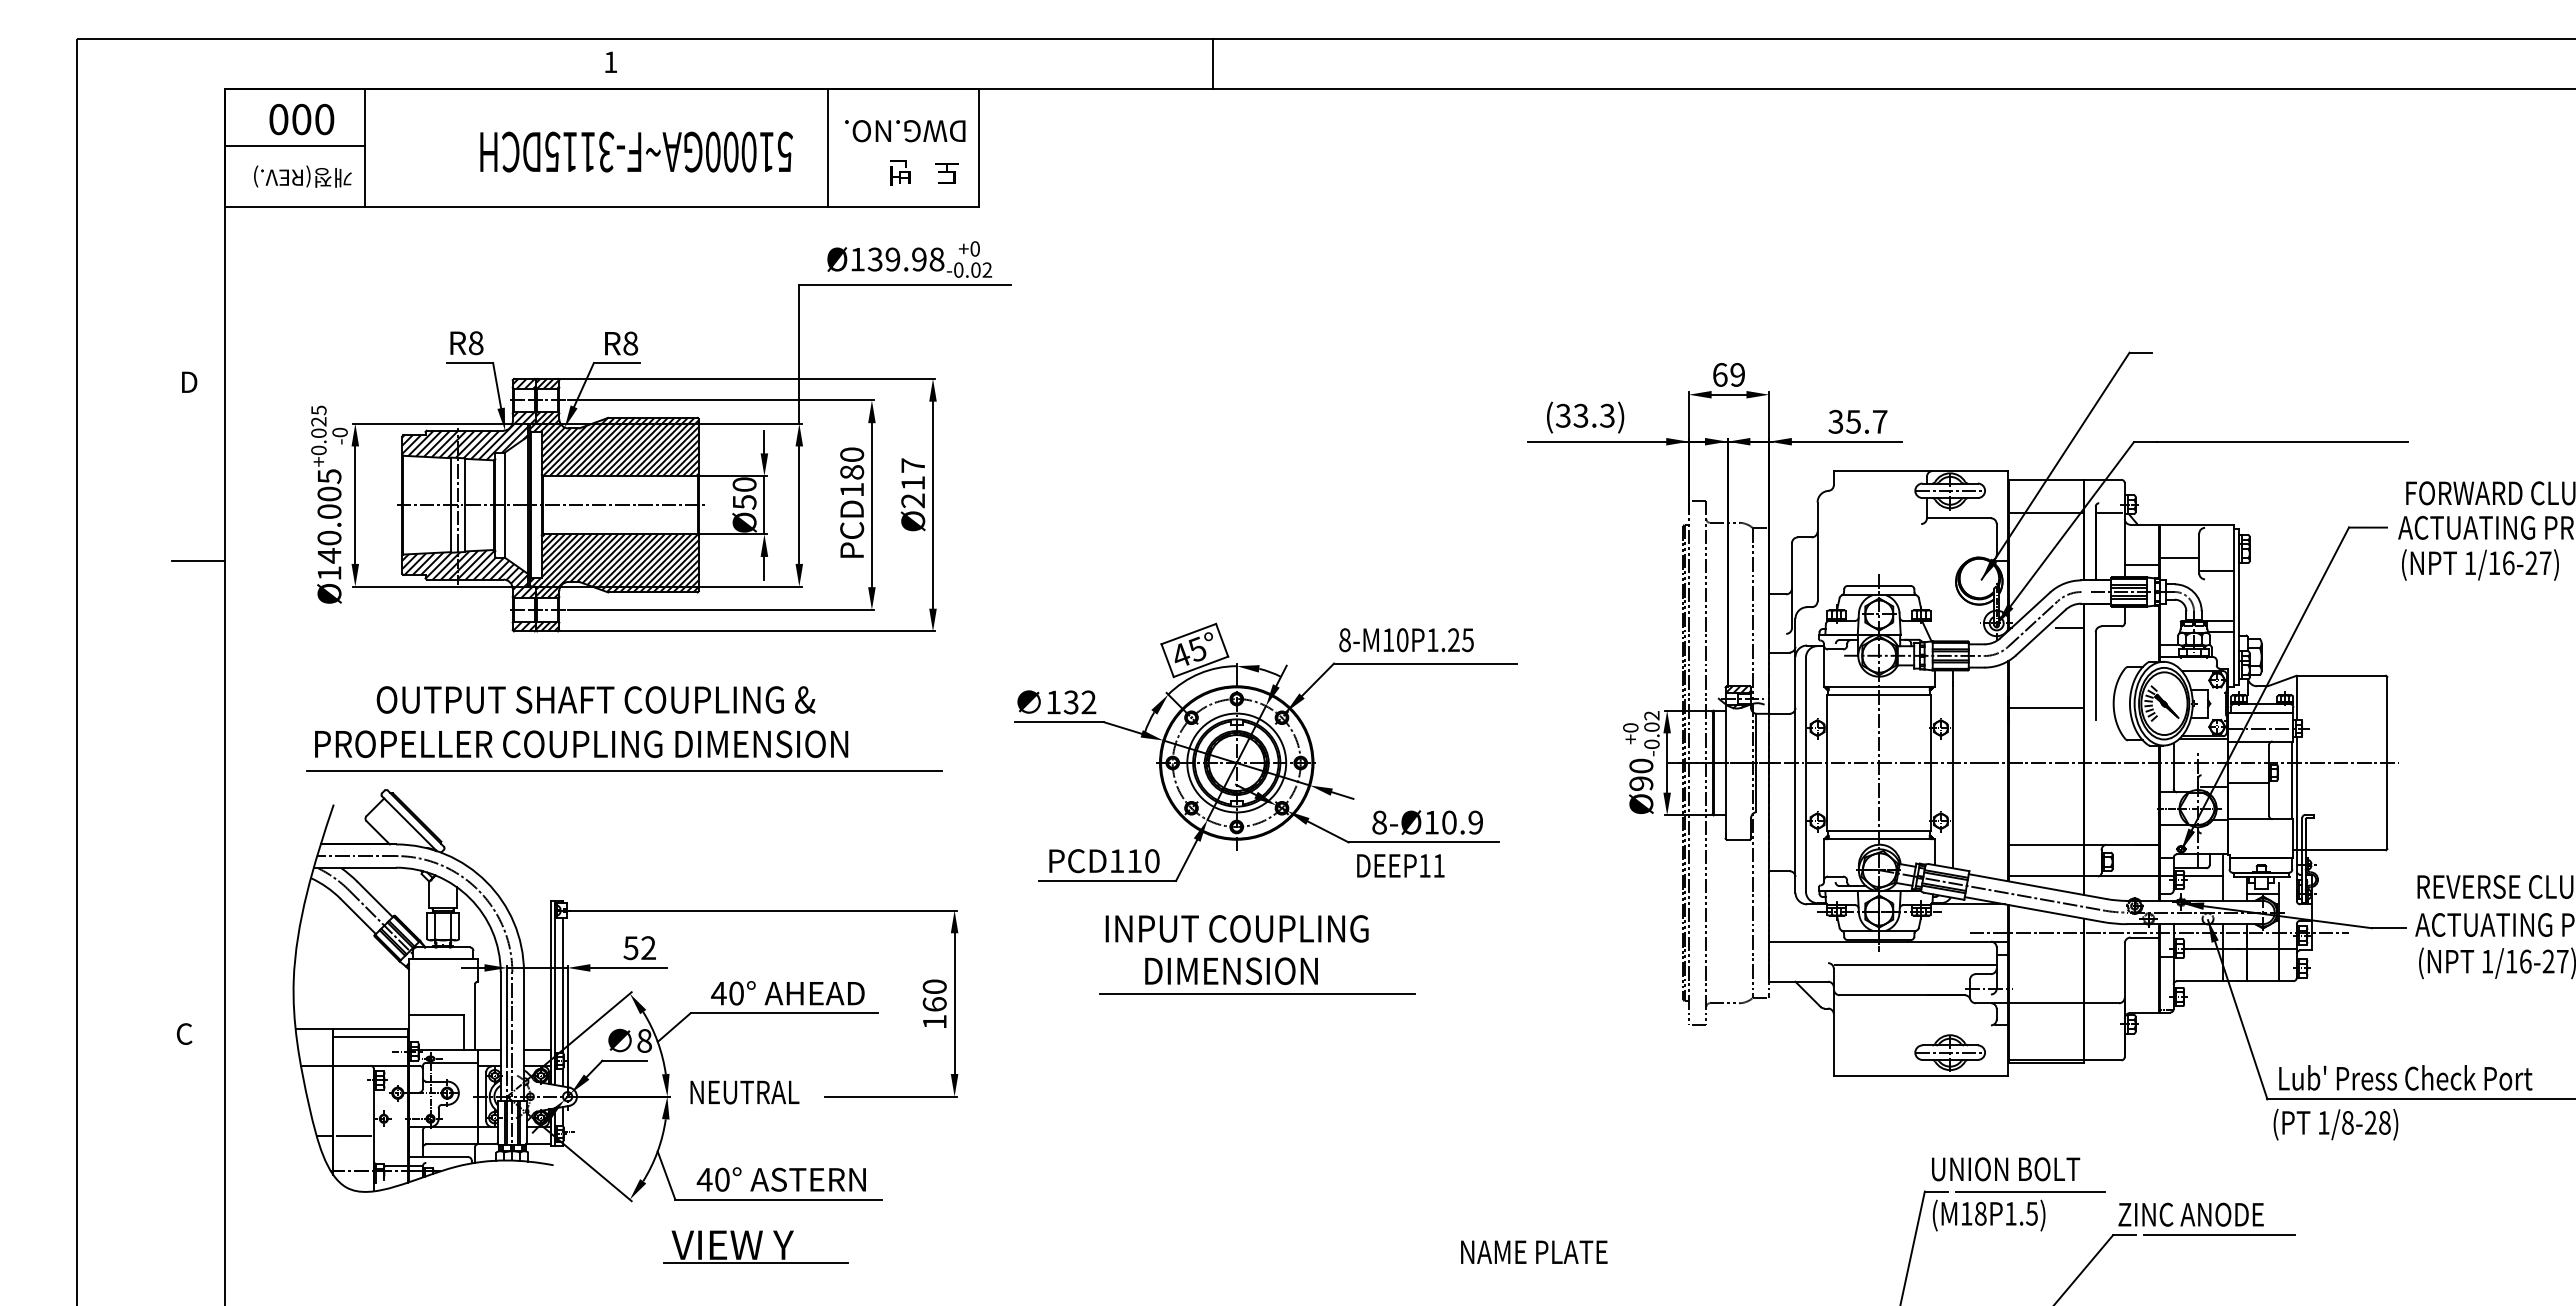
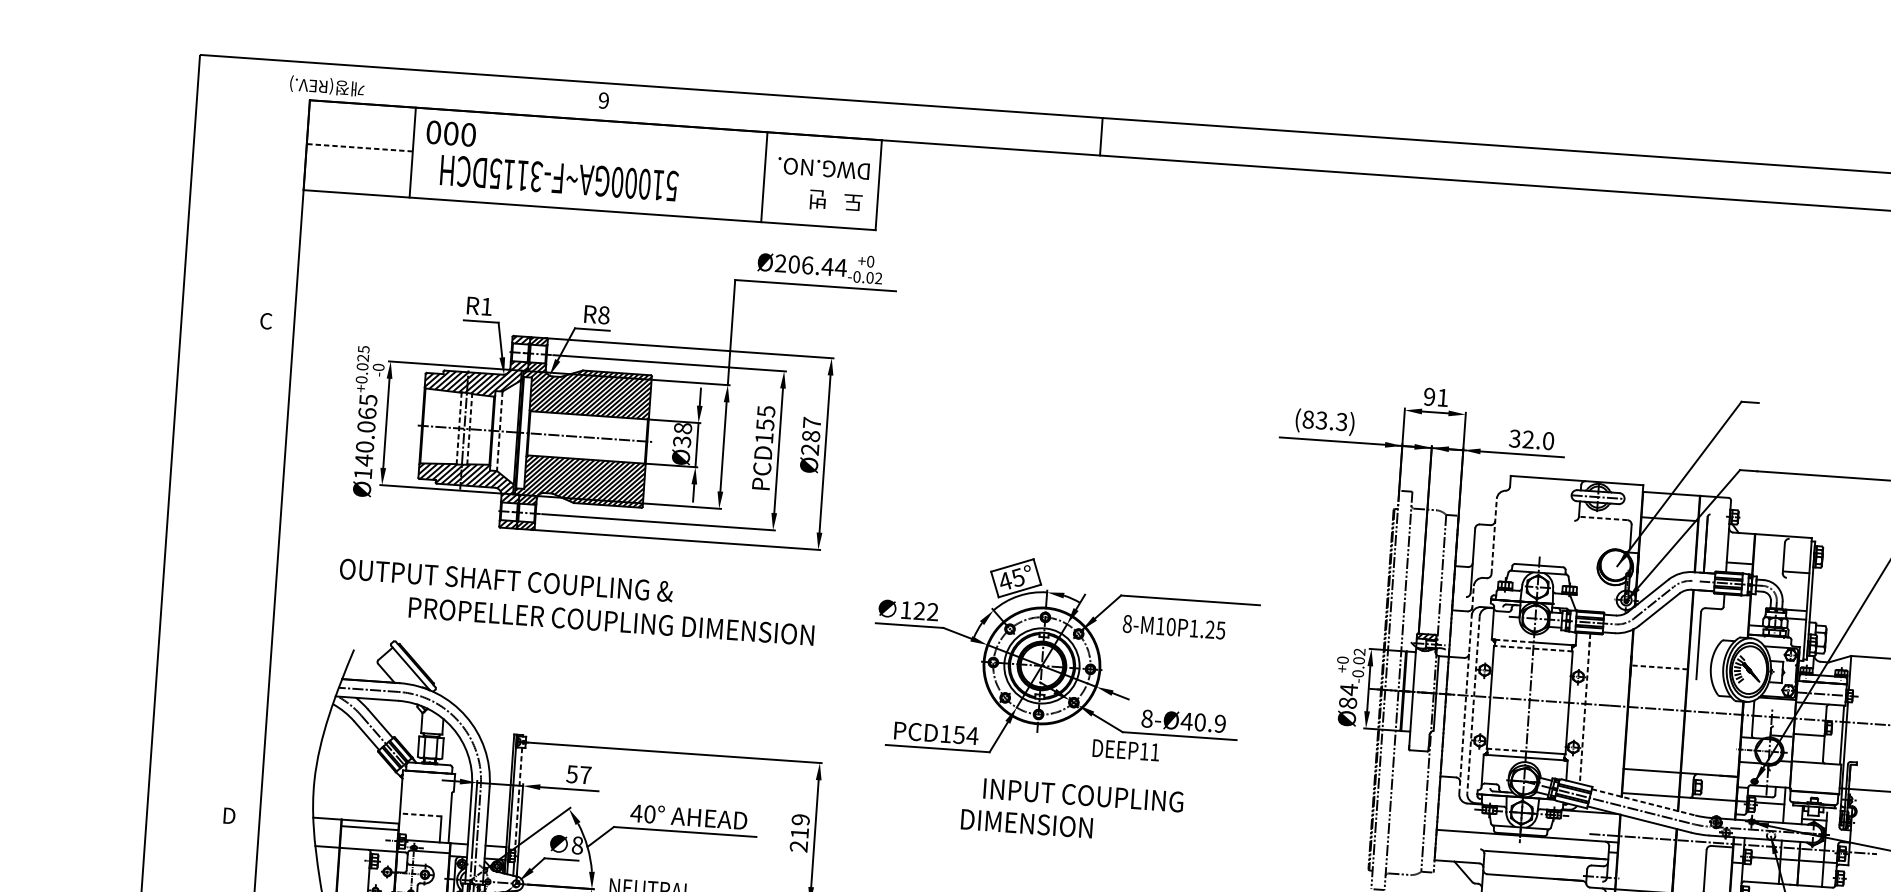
text: (610, 62) -> (603, 100), 1 -> 9
line: (1213, 63) -> (1101, 136), moved
text: (301, 119) -> (451, 133), moved
line: (295, 146) -> (360, 147), solid -> dashed
text: (636, 151) -> (559, 177), moved
text: (302, 176) -> (326, 86), moved
text: (897, 259) -> (811, 265), Ø139.98 -> Ø206.44
text: (476, 343) -> (487, 307), R8 -> R1
text: (1728, 374) -> (1435, 397), 69 -> 91
text: (188, 382) -> (266, 321), D -> C
text: (1562, 415) -> (1307, 419), (33.3) -> (83.3)
text: (1866, 421) -> (1538, 440), 35.7 -> 32.0
text: (852, 463) -> (766, 418), PCD180 -> PCD155
text: (913, 482) -> (811, 435), Ø217 -> Ø287
text: (744, 492) -> (682, 434), Ø50 -> Ø38
text: (329, 493) -> (367, 413), Ø140.005 -> Ø140.065
line: (451, 505) -> (459, 428), solid -> dashed
line: (465, 505) -> (470, 429), solid -> dashed
line: (504, 505) -> (499, 431), solid -> dashed
line: (2109, 513) -> (1717, 522), removed
line: (1958, 518) -> (1602, 518), solid -> dashed
line: (1817, 551) -> (1494, 536), solid -> dashed
line: (2179, 558) -> (1768, 560), removed
line: (198, 561) -> (264, 457), removed
line: (2069, 627) -> (1681, 607), removed
text: (1406, 640) -> (1174, 627), moved
line: (1853, 687) -> (1514, 641), solid -> dashed
line: (1879, 695) -> (1533, 648), solid -> dashed
text: (595, 699) -> (506, 580), moved
text: (1070, 702) -> (918, 611), 132 -> 122
line: (2045, 708) -> (1658, 667), solid -> dashed
text: (581, 744) -> (611, 621), moved
line: (1795, 755) -> (1466, 689), solid -> dashed
line: (1952, 769) -> (1585, 708), solid -> dashed
line: (624, 770) -> (576, 639), removed
text: (1641, 774) -> (1348, 696), Ø90 -> Ø84
line: (1805, 774) -> (1473, 704), solid -> dashed
text: (1431, 822) -> (1186, 721), 8-Ø10.9 -> 8-Ø40.9
line: (1853, 830) -> (1506, 749), solid -> dashed
text: (1143, 861) -> (965, 735), PCD110 -> PCD154
text: (1400, 865) -> (1125, 749), moved
line: (2038, 886) -> (1644, 802), solid -> dashed
text: (1236, 928) -> (1083, 795), moved
text: (648, 947) -> (585, 774), 52 -> 57
line: (563, 985) -> (518, 799), solid -> dashed
line: (1257, 993) -> (1045, 842), removed
text: (934, 1004) -> (799, 833), 160 -> 219
line: (435, 1015) -> (420, 815), solid -> dashed
text: (185, 1033) -> (229, 815), C -> D

